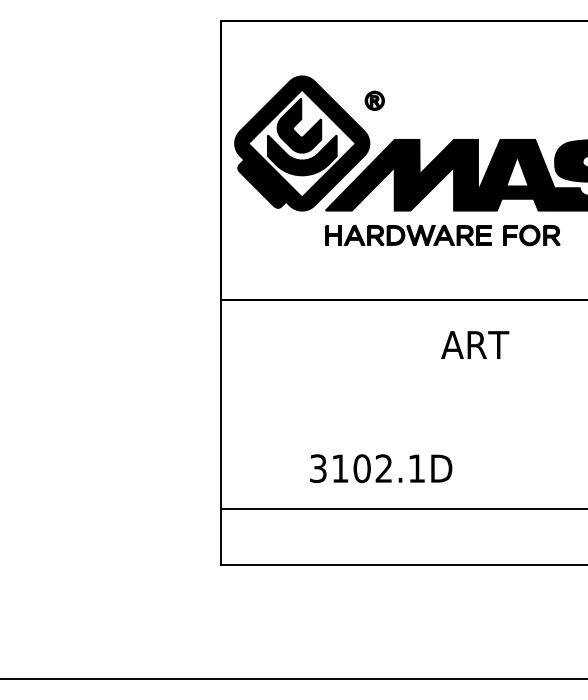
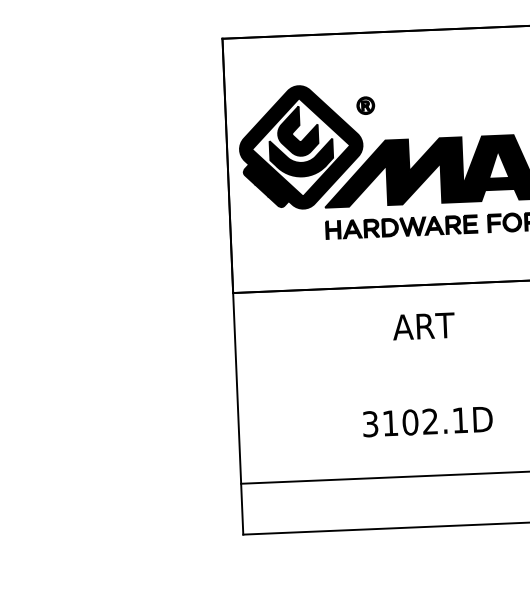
text: (475, 344) -> (424, 325), moved
text: (381, 468) -> (428, 421), moved

